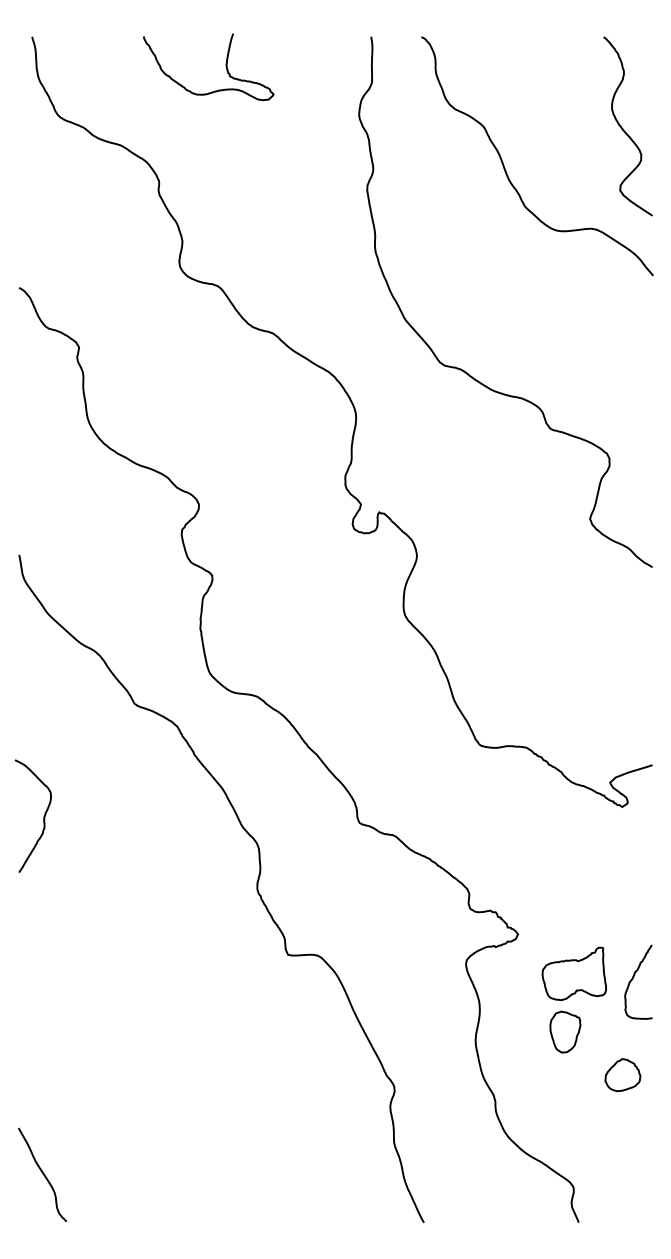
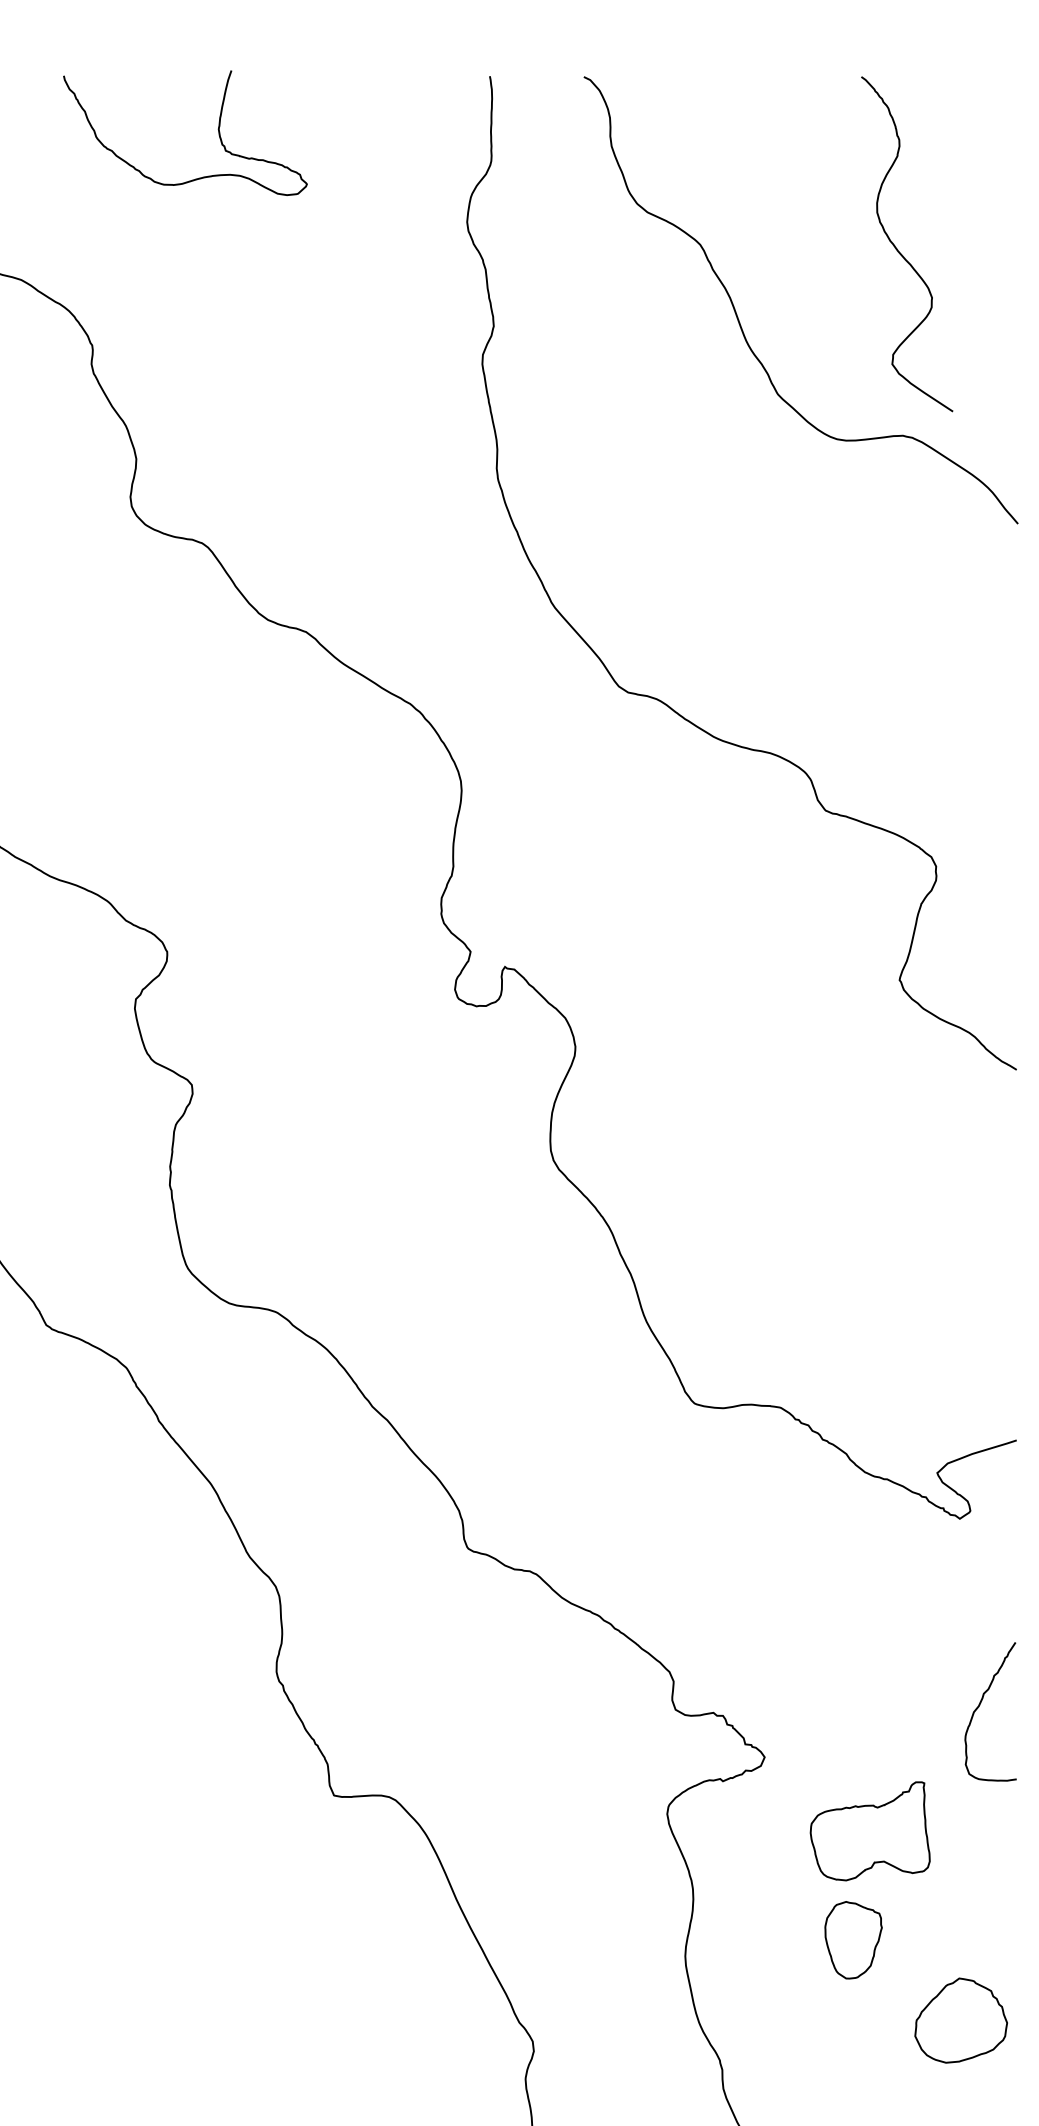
curve: (623, 128) -> (898, 248), moved
curve: (633, 979) -> (981, 1706), moved
part: (622, 1075) -> (960, 2021), size x1.4

